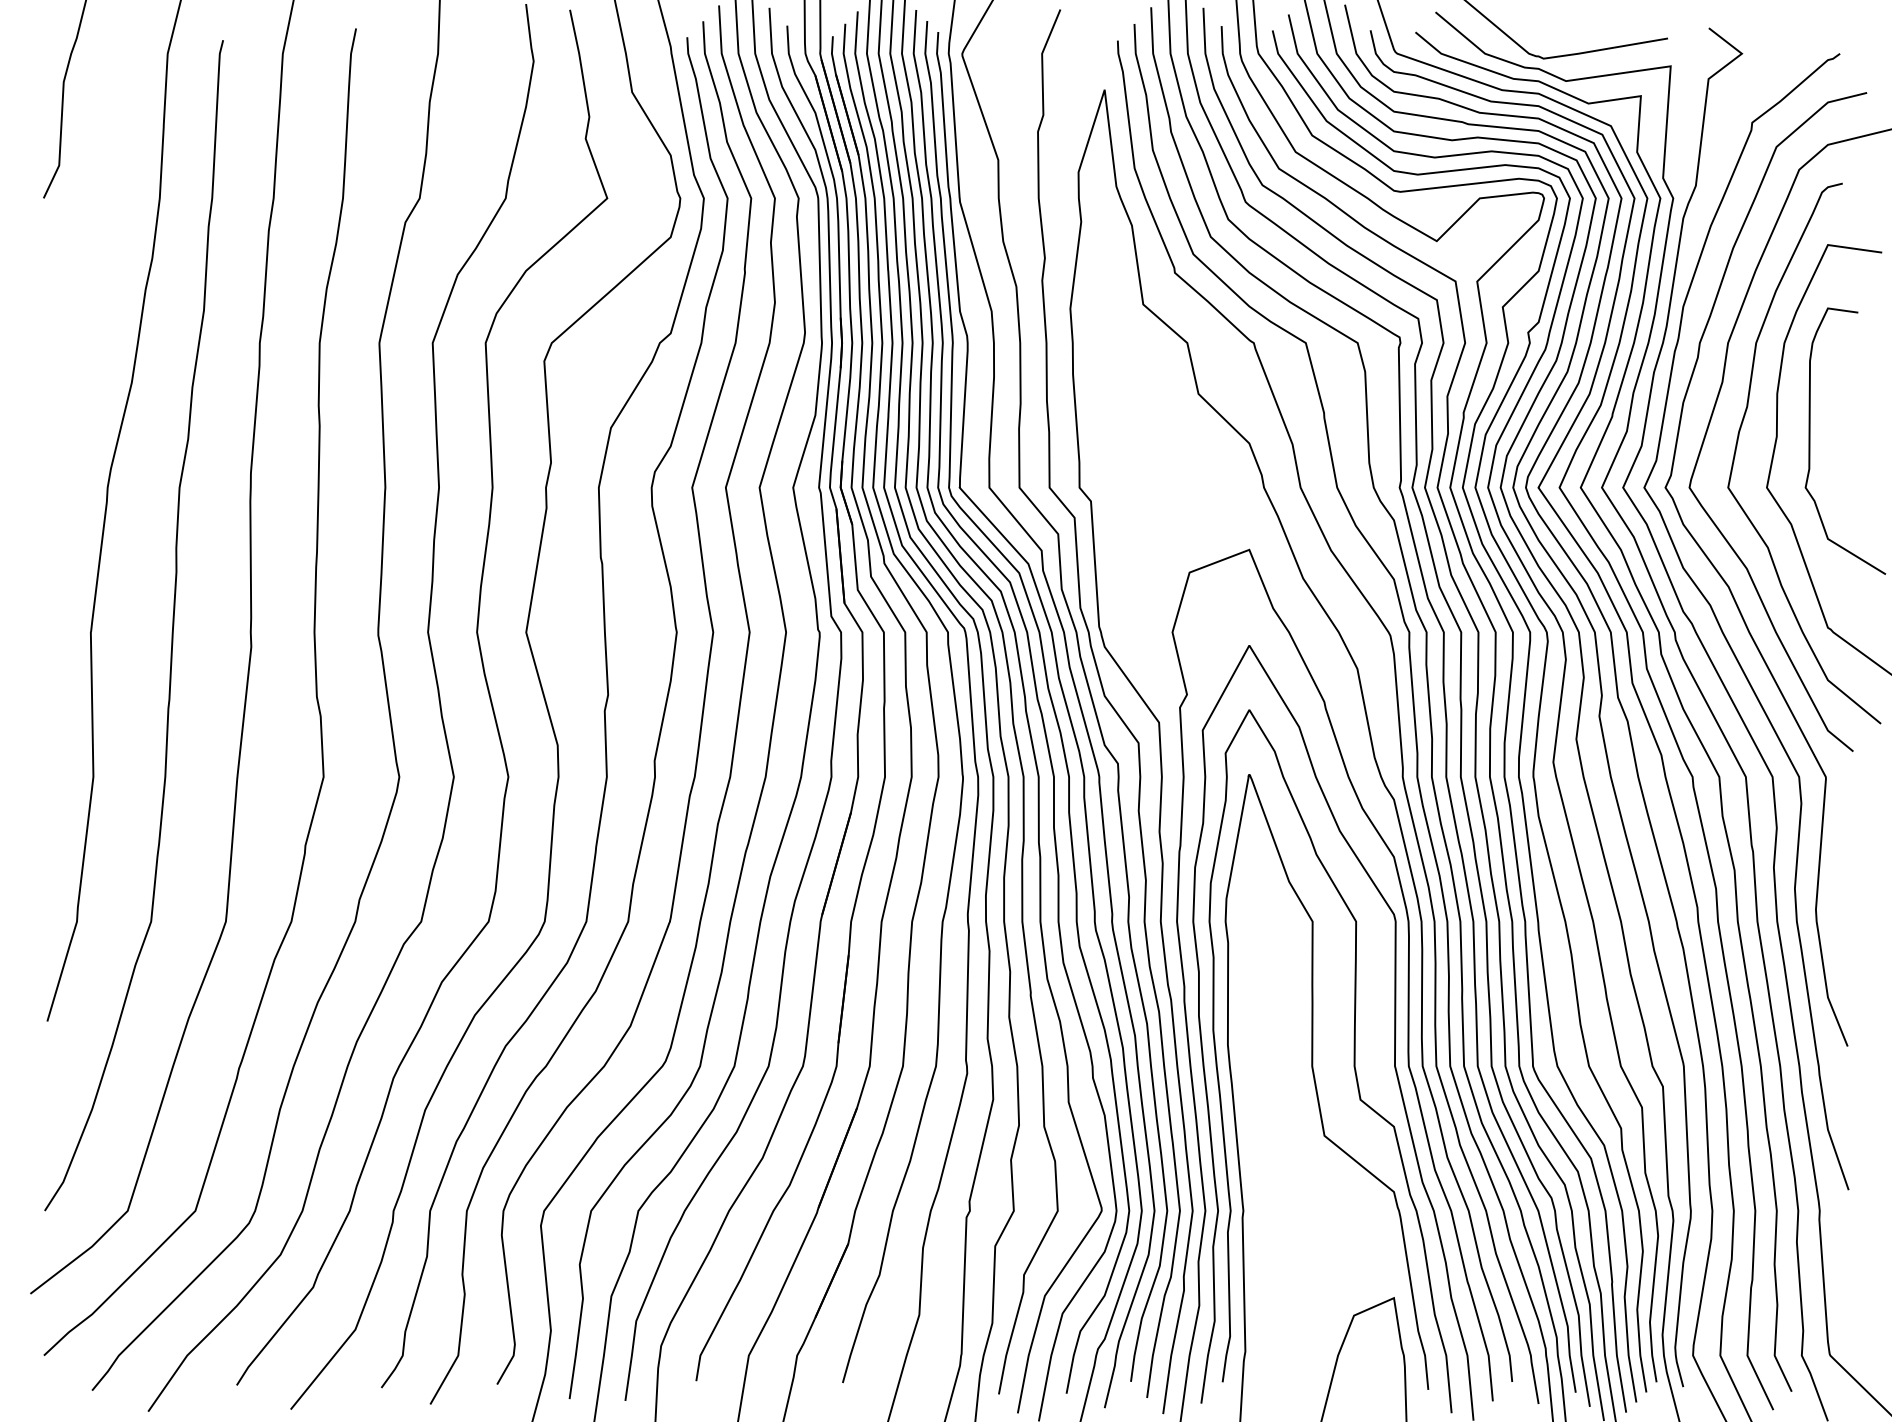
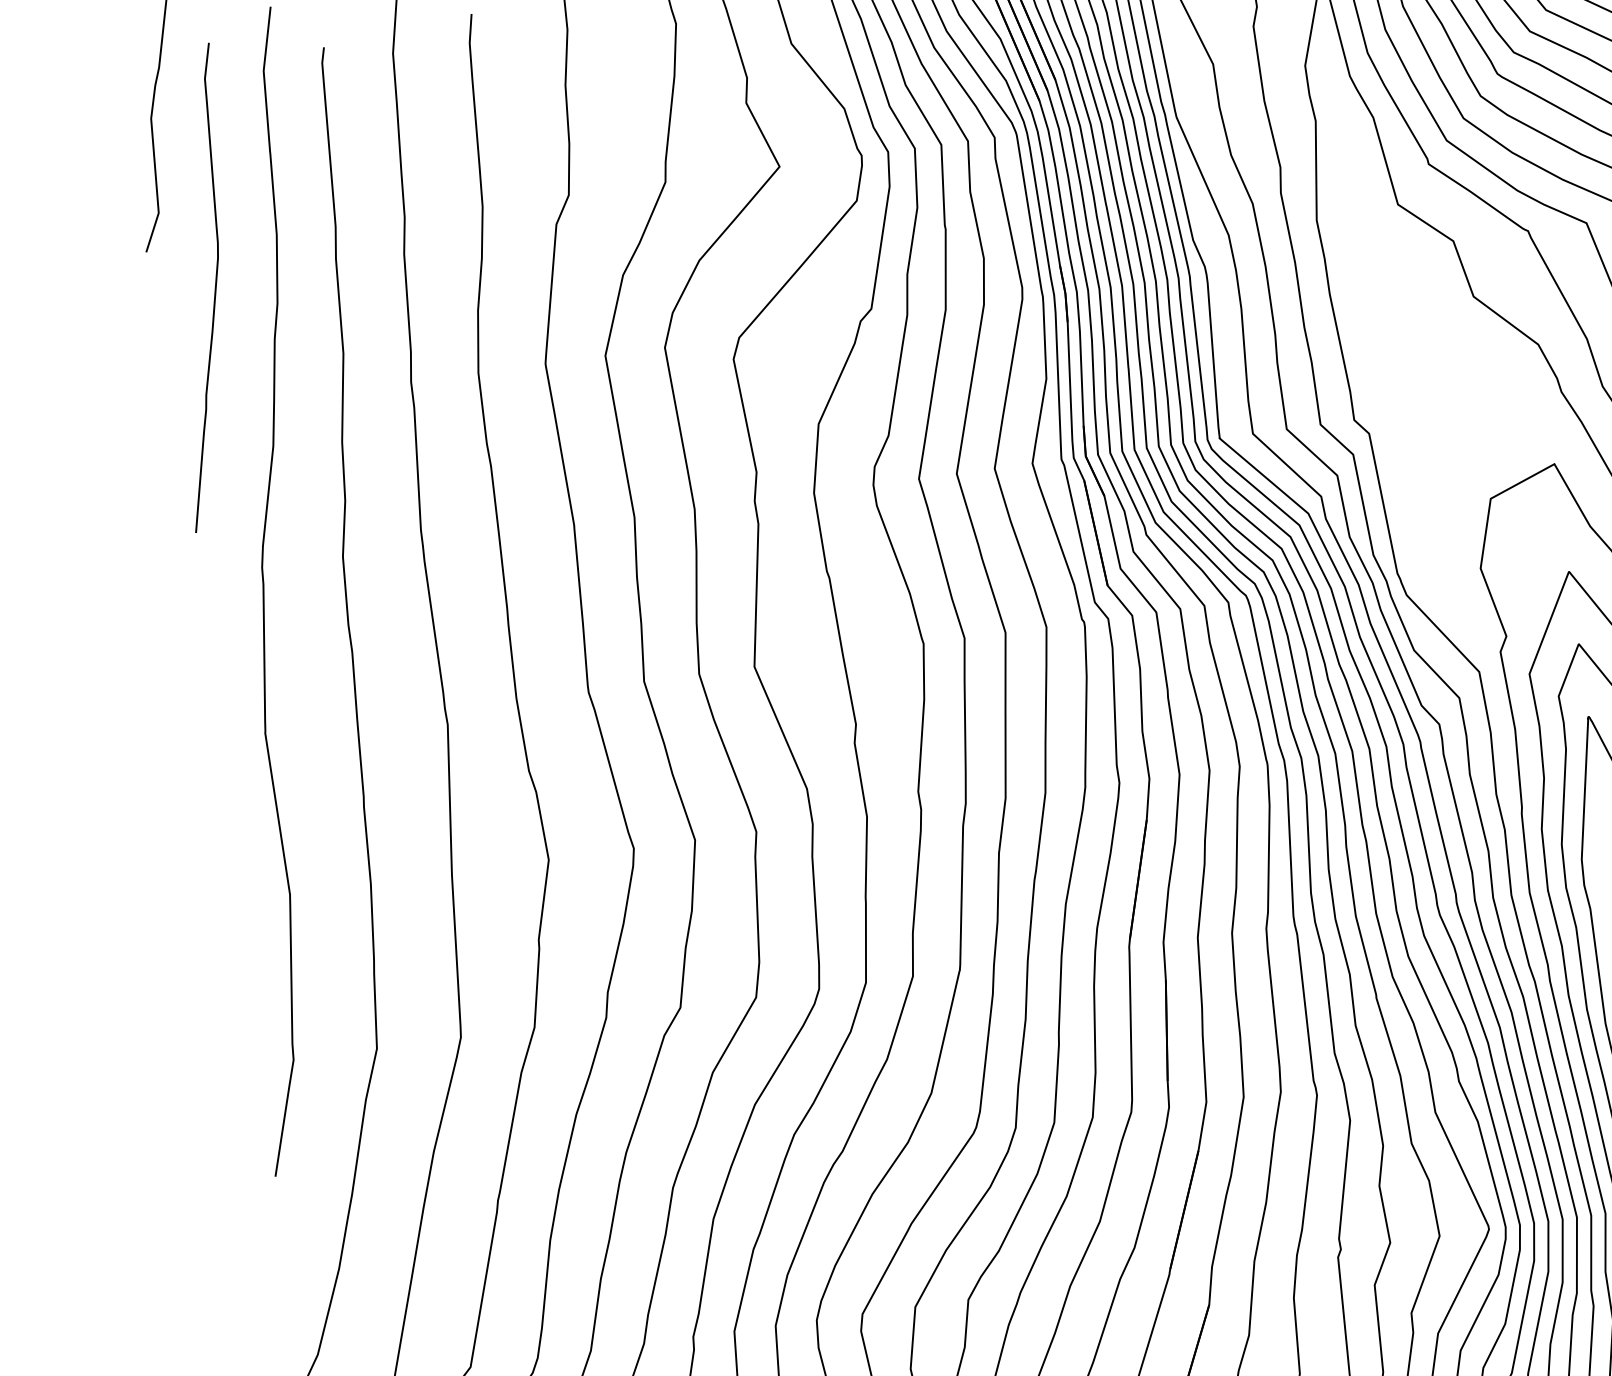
curve: (98, 239) -> (214, 290), added

